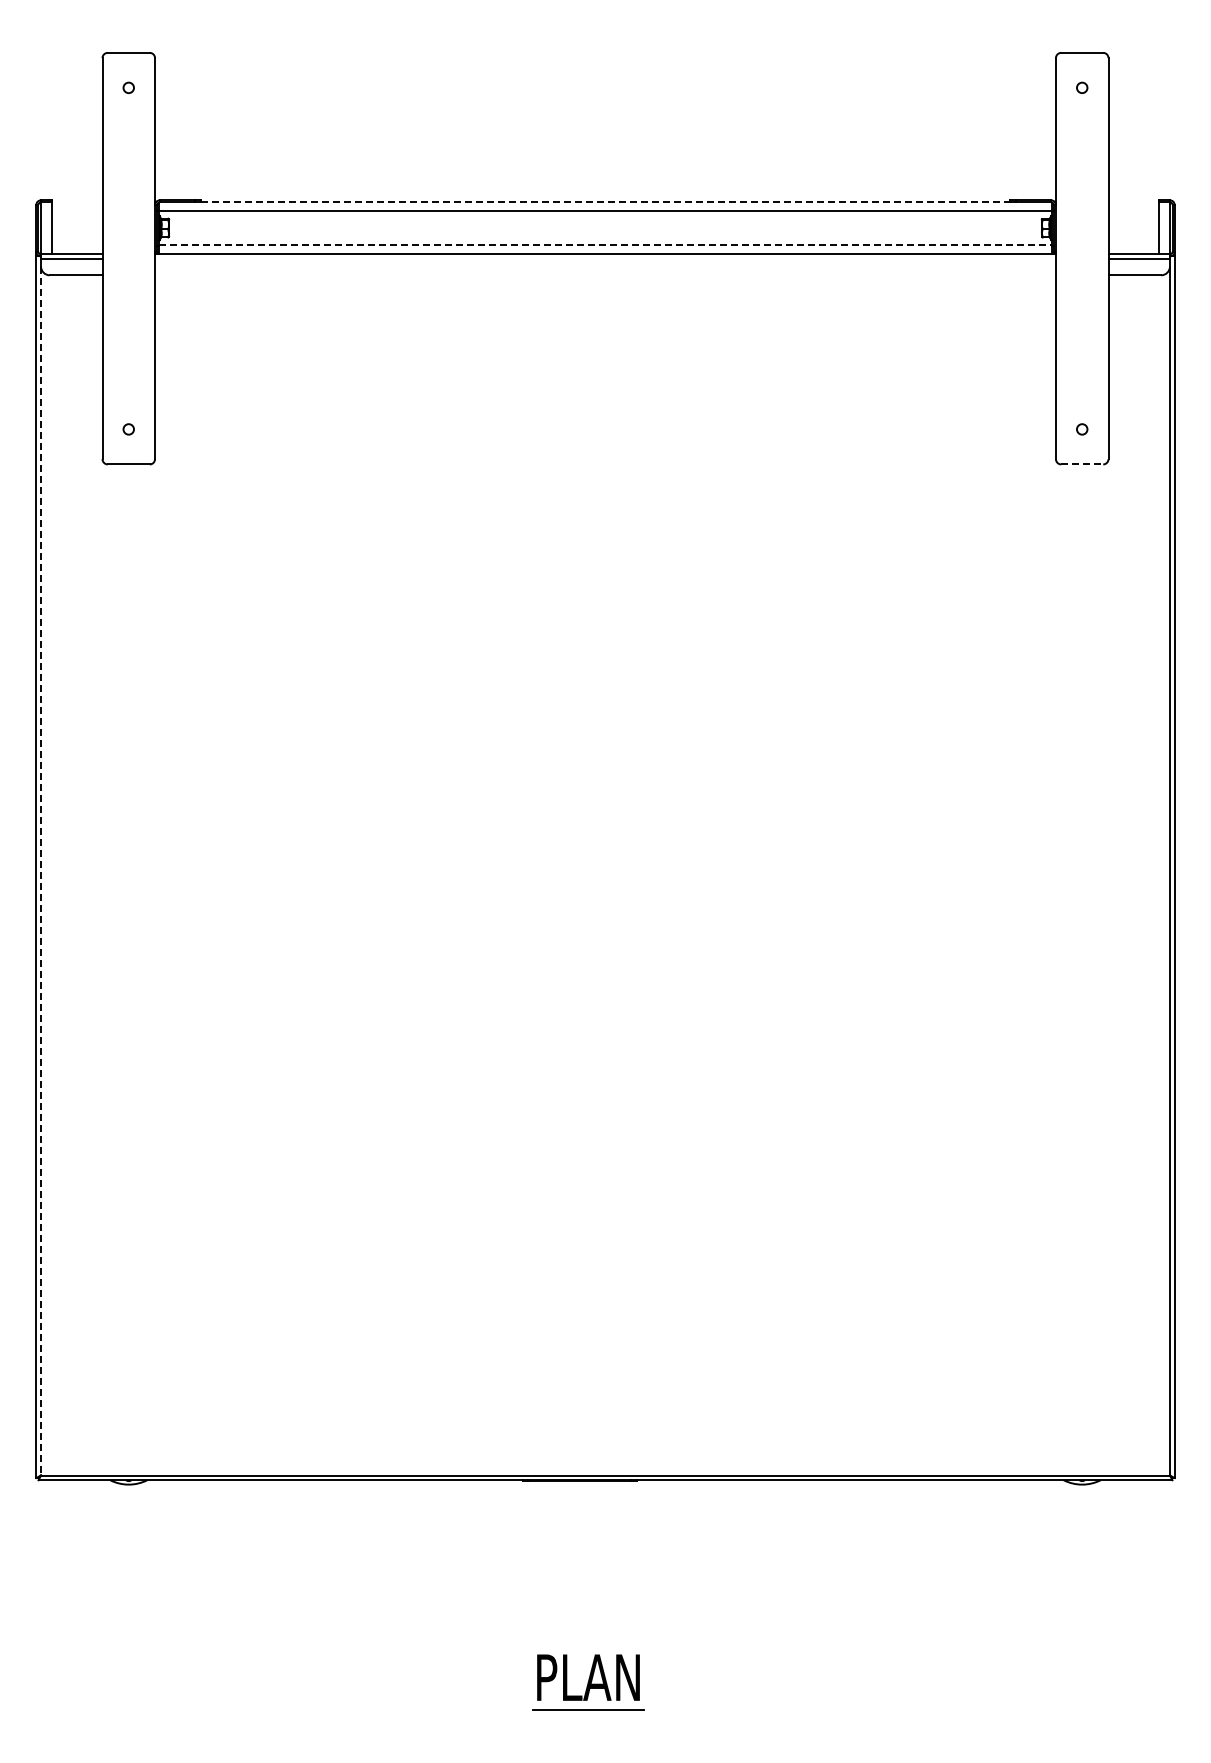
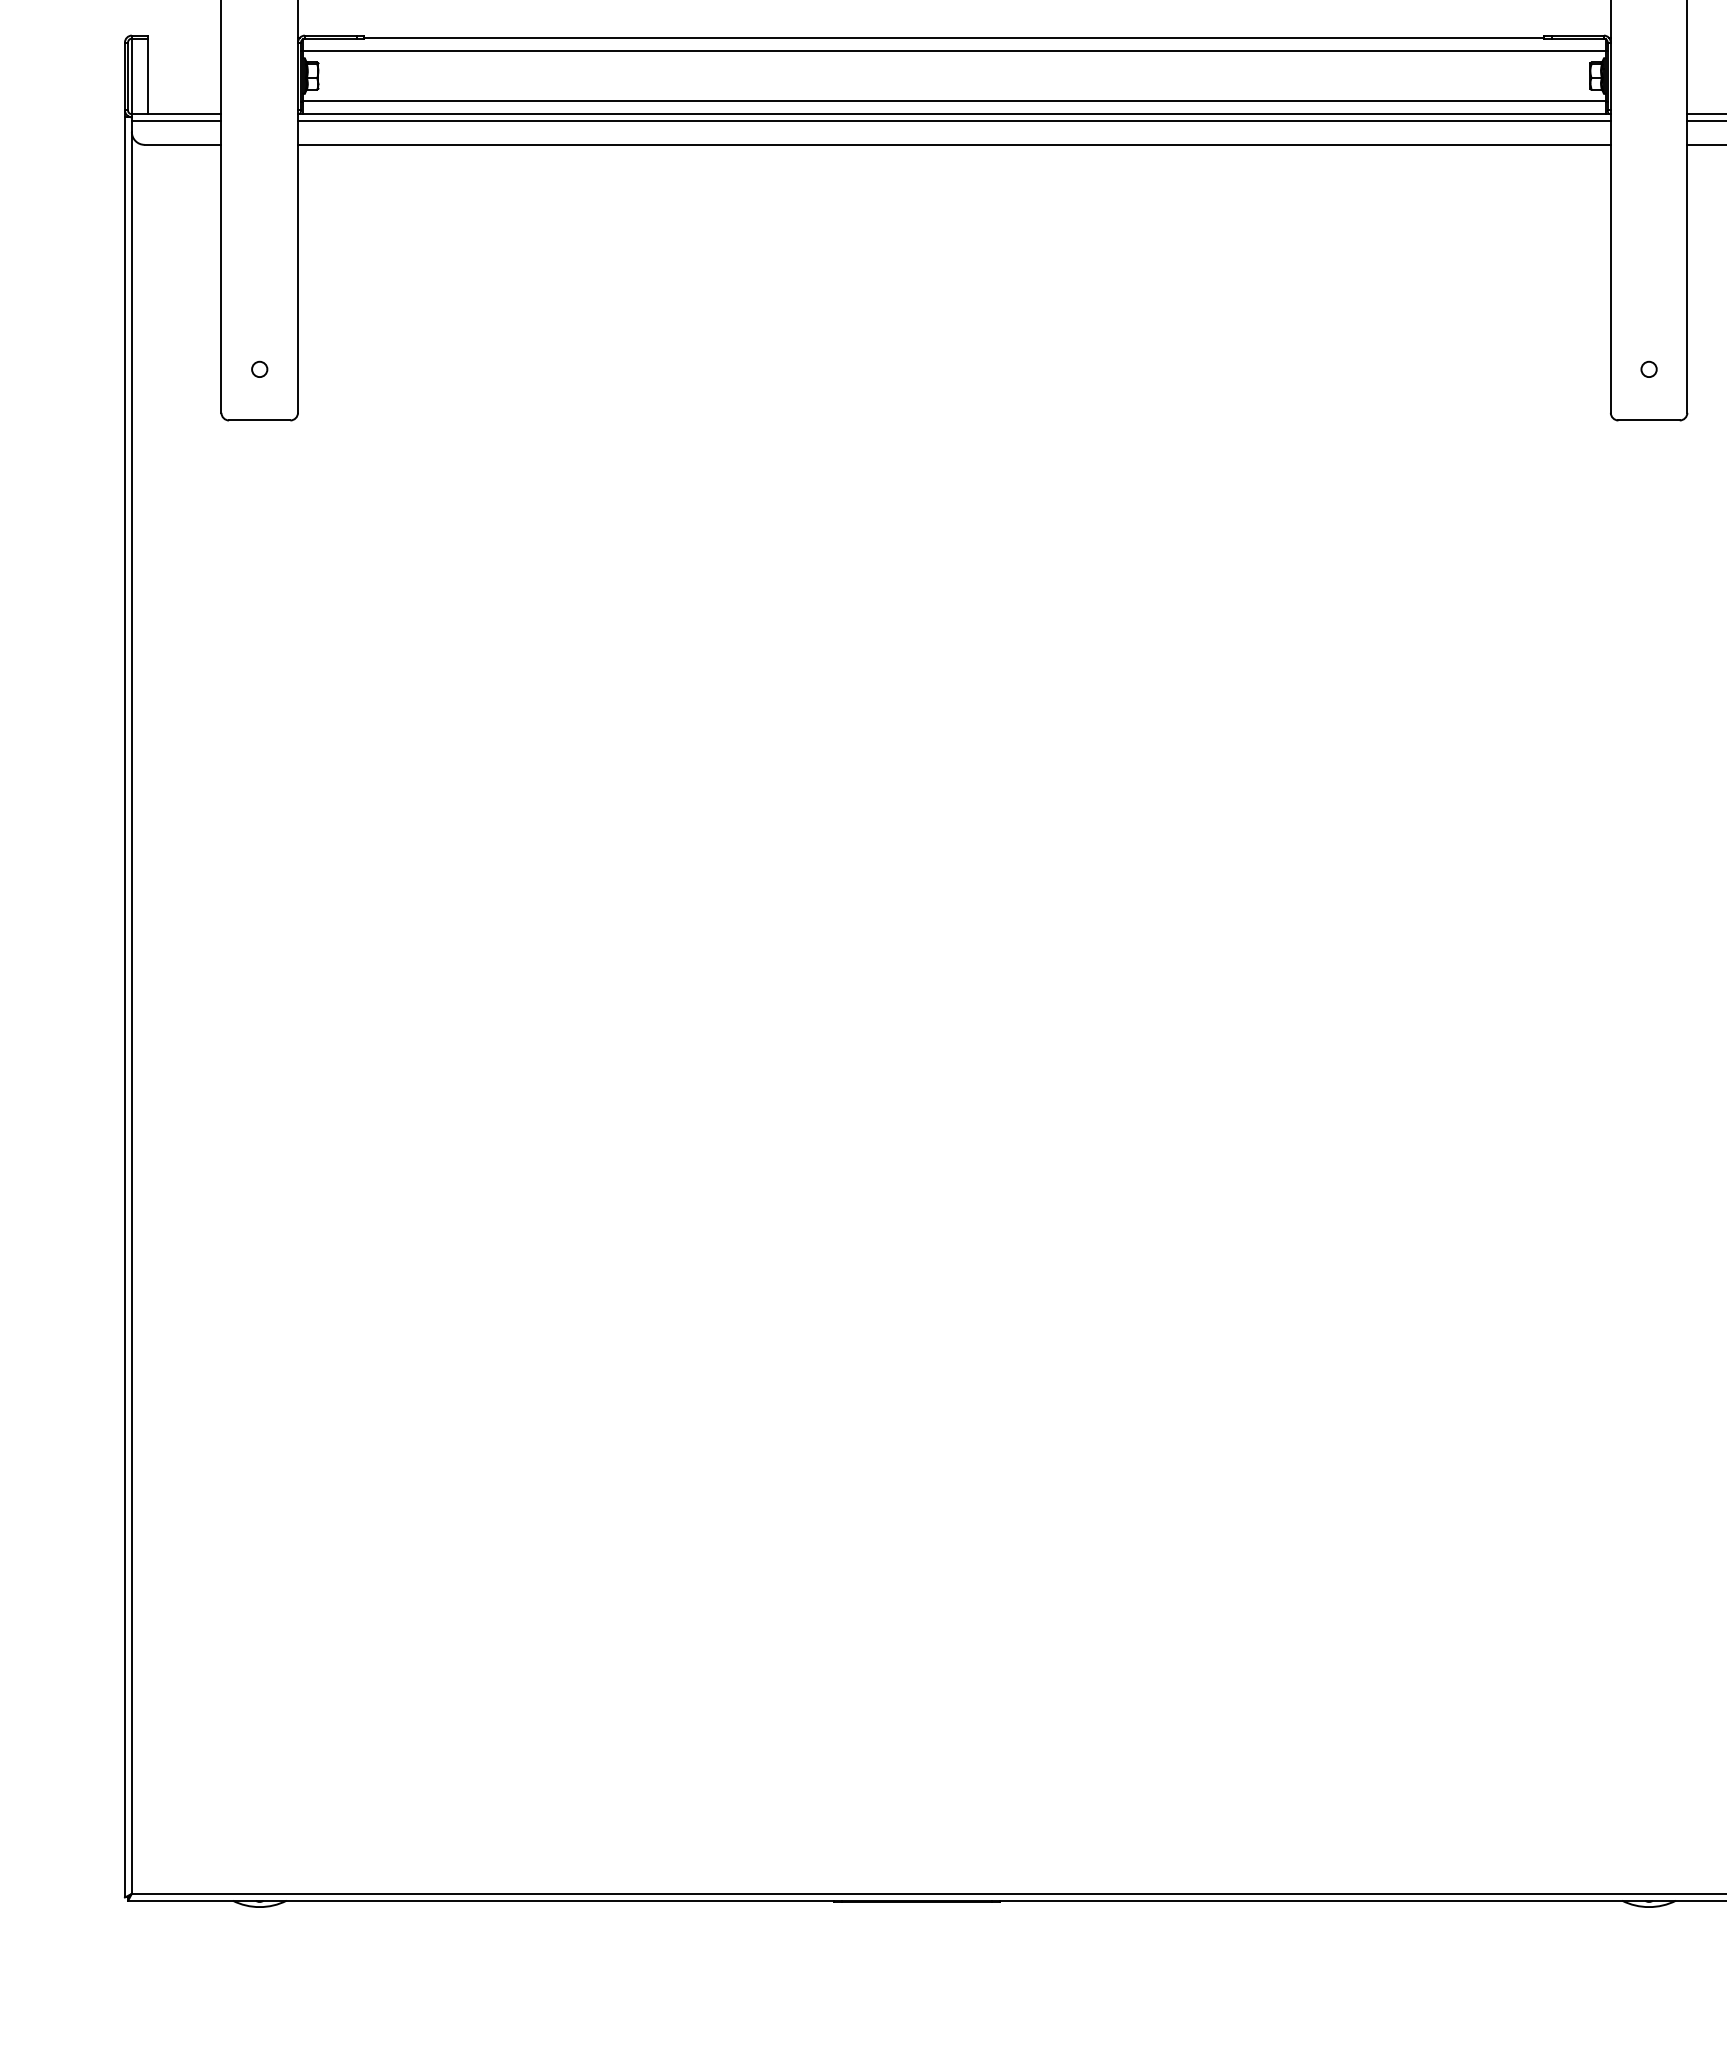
line: (605, 201) -> (954, 37), dashed -> solid
line: (605, 245) -> (954, 101), dashed -> solid
line: (605, 259) -> (954, 121), added
line: (605, 275) -> (954, 145), added
line: (1082, 464) -> (1649, 420), dashed -> solid
line: (41, 871) -> (132, 1013), dashed -> solid

